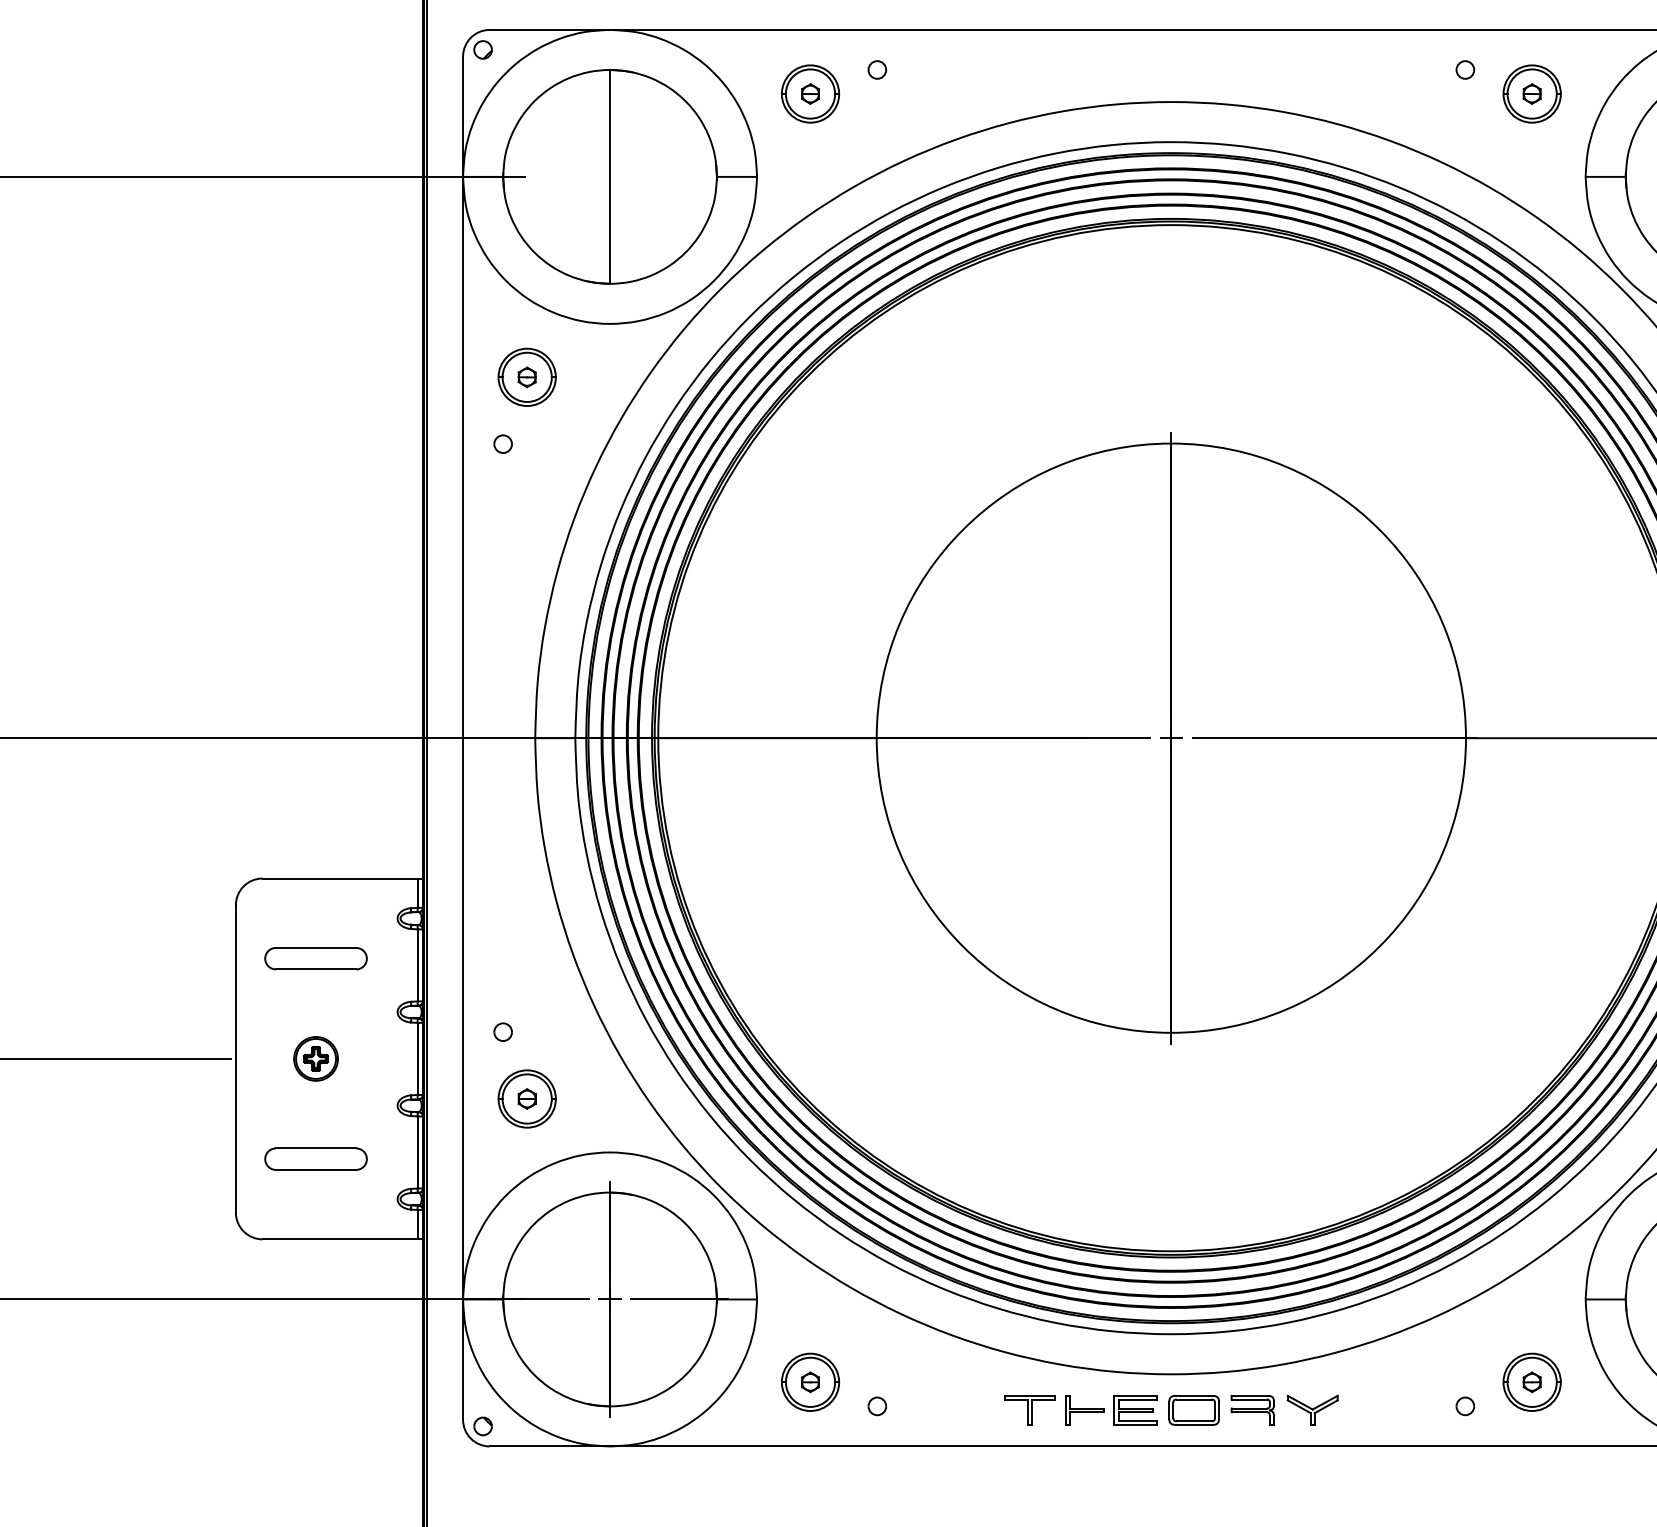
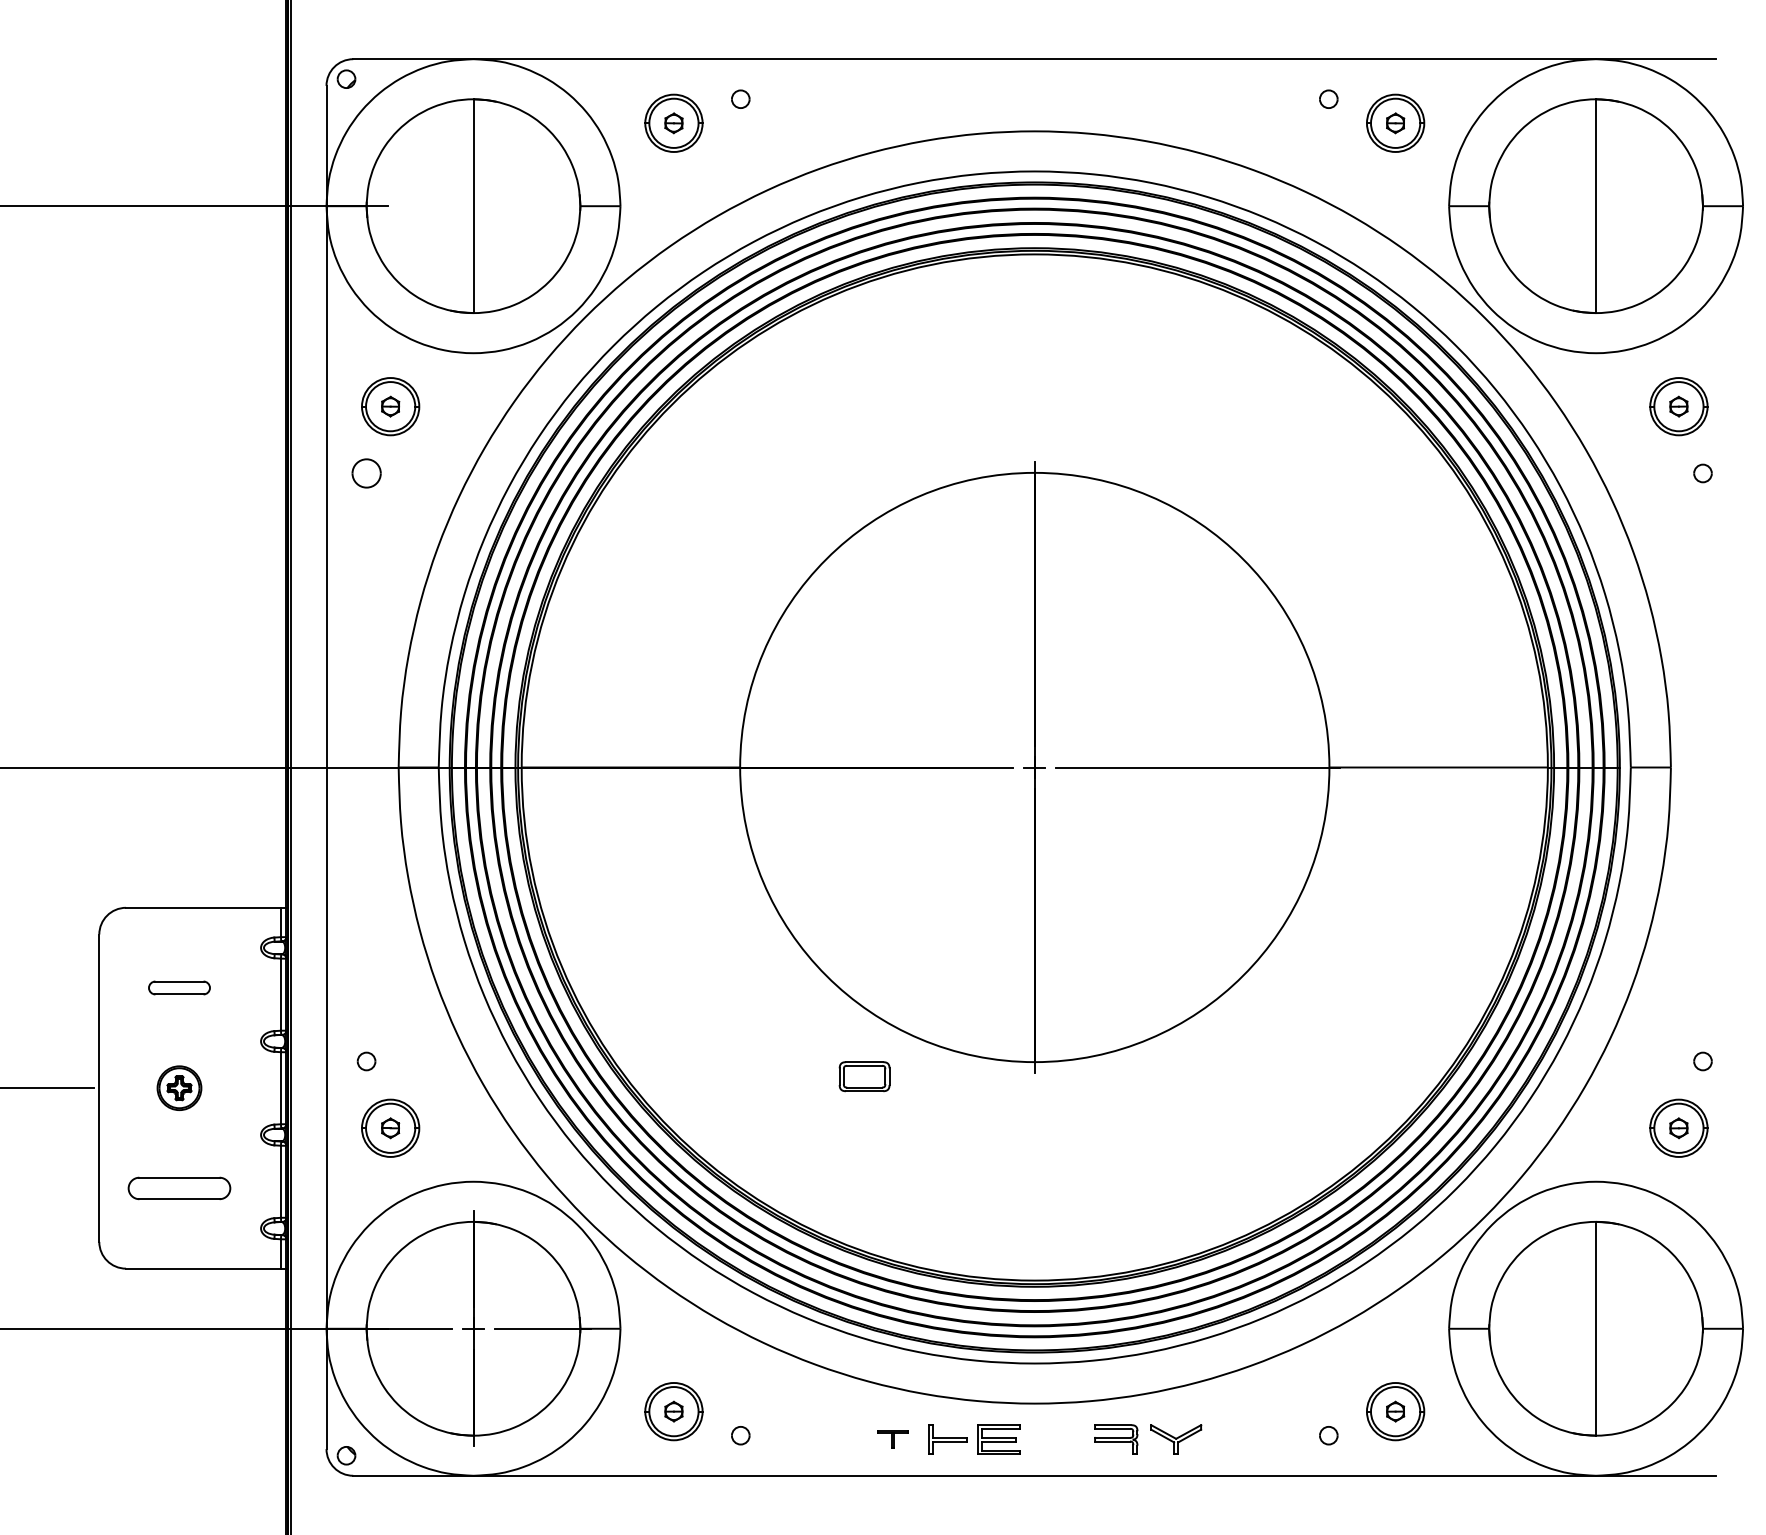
part: (503, 444) -> (366, 473), size x1.6
part: (316, 958) -> (179, 987), size x0.6
part: (1029, 1410) -> (892, 1439), size x0.6
part: (1194, 1410) -> (864, 1076), moved

